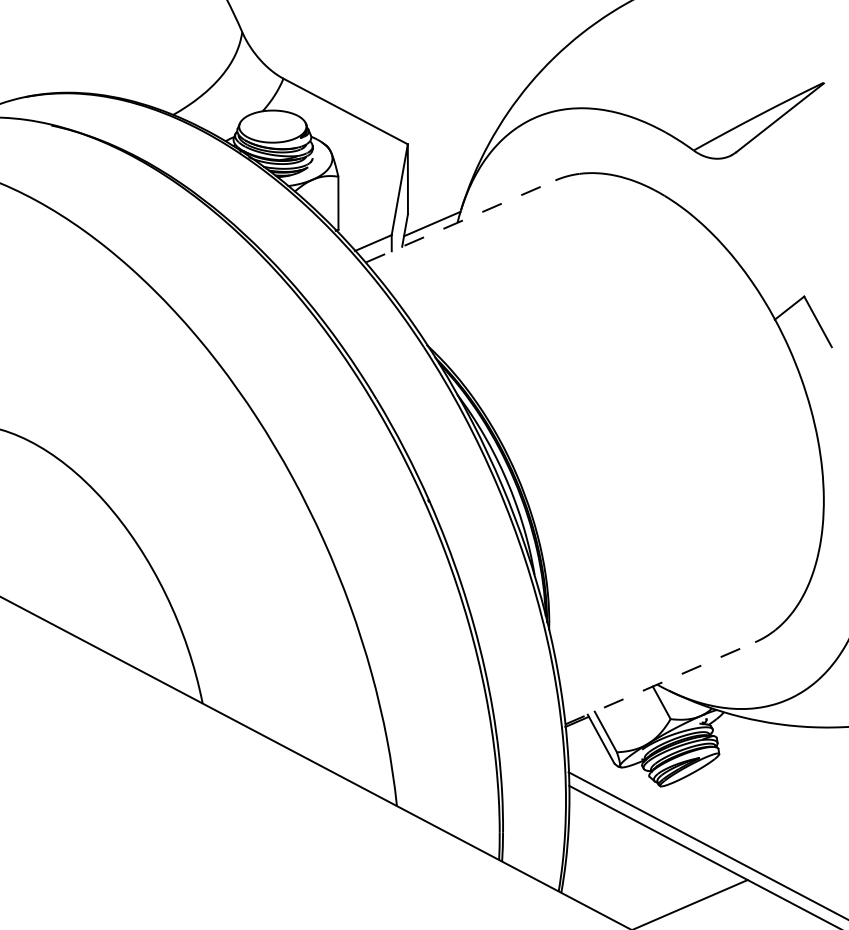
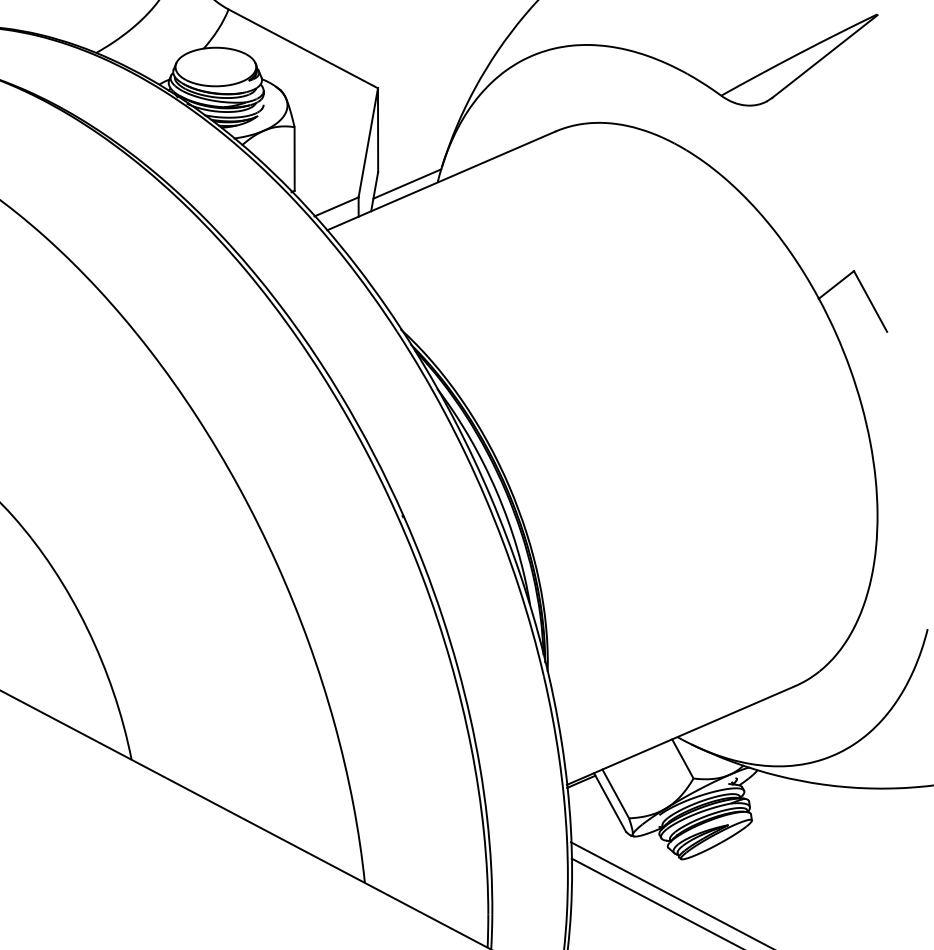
line: (461, 221) -> (442, 180), dashed -> solid
line: (660, 683) -> (681, 735), dashed -> solid

